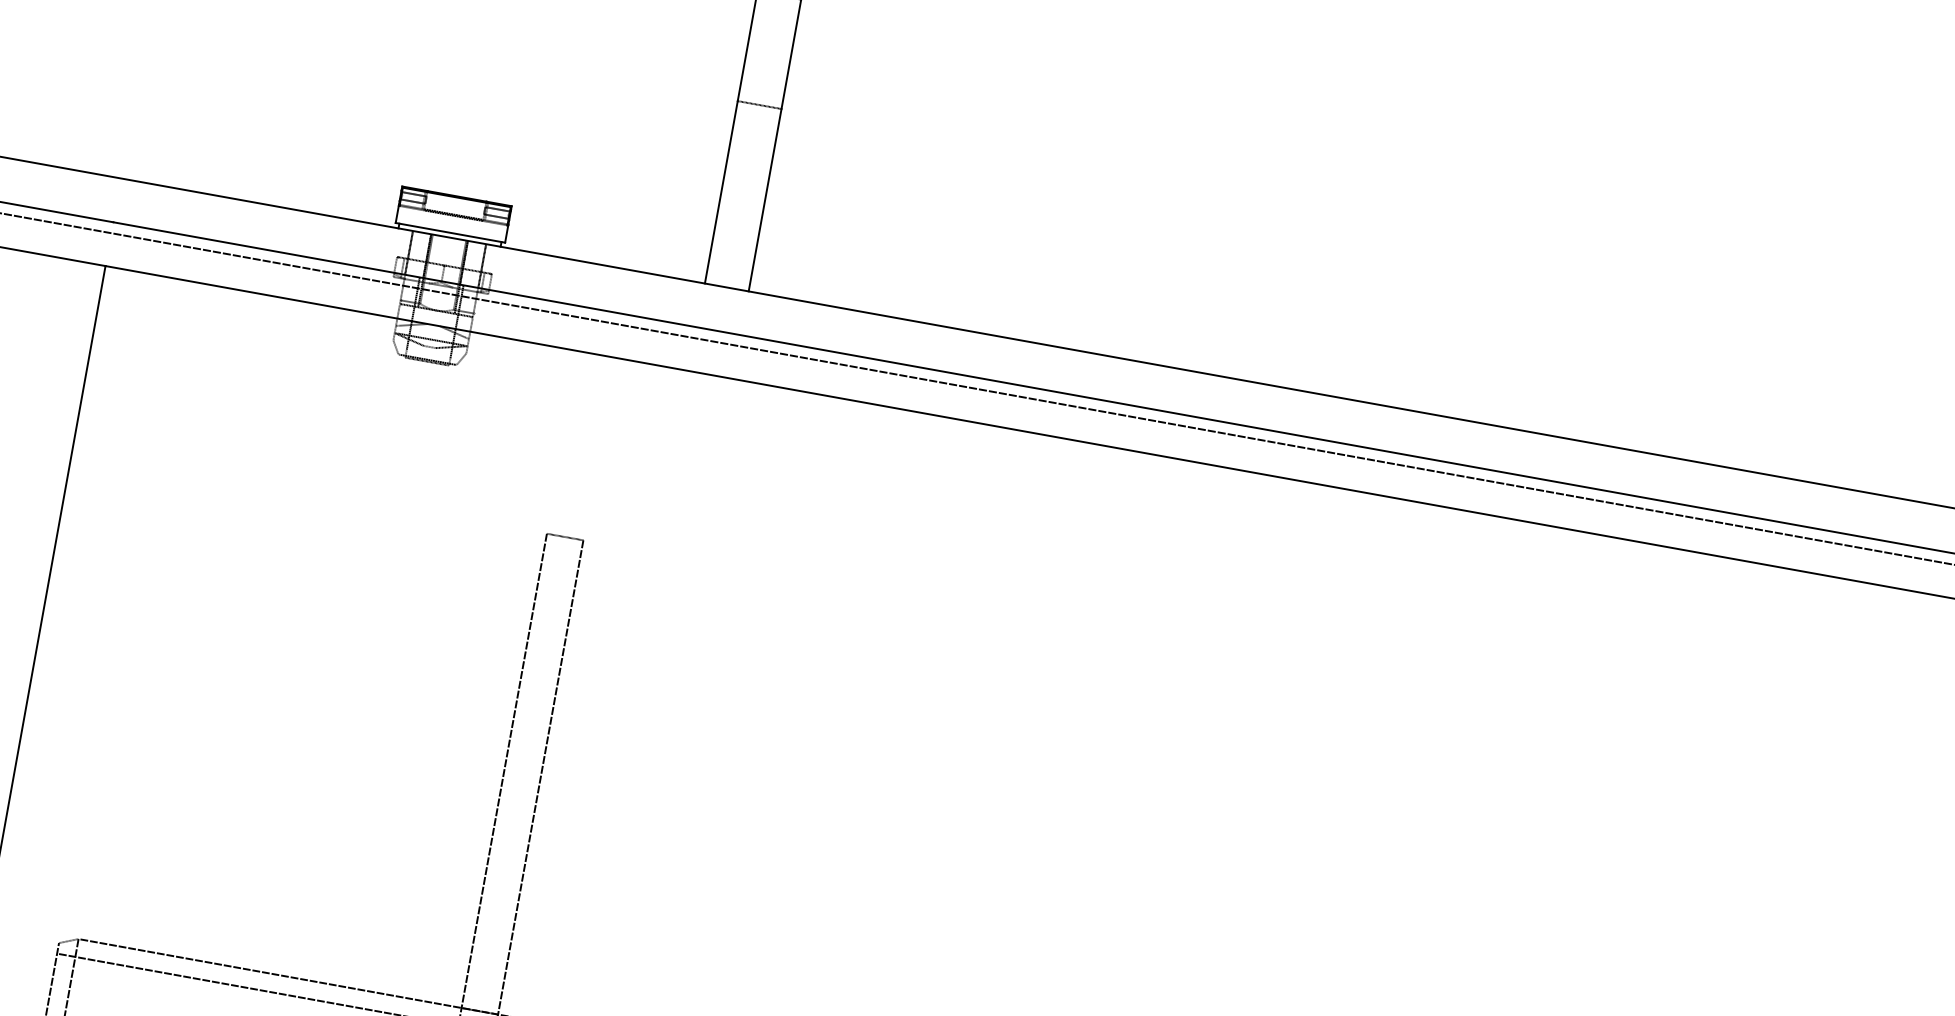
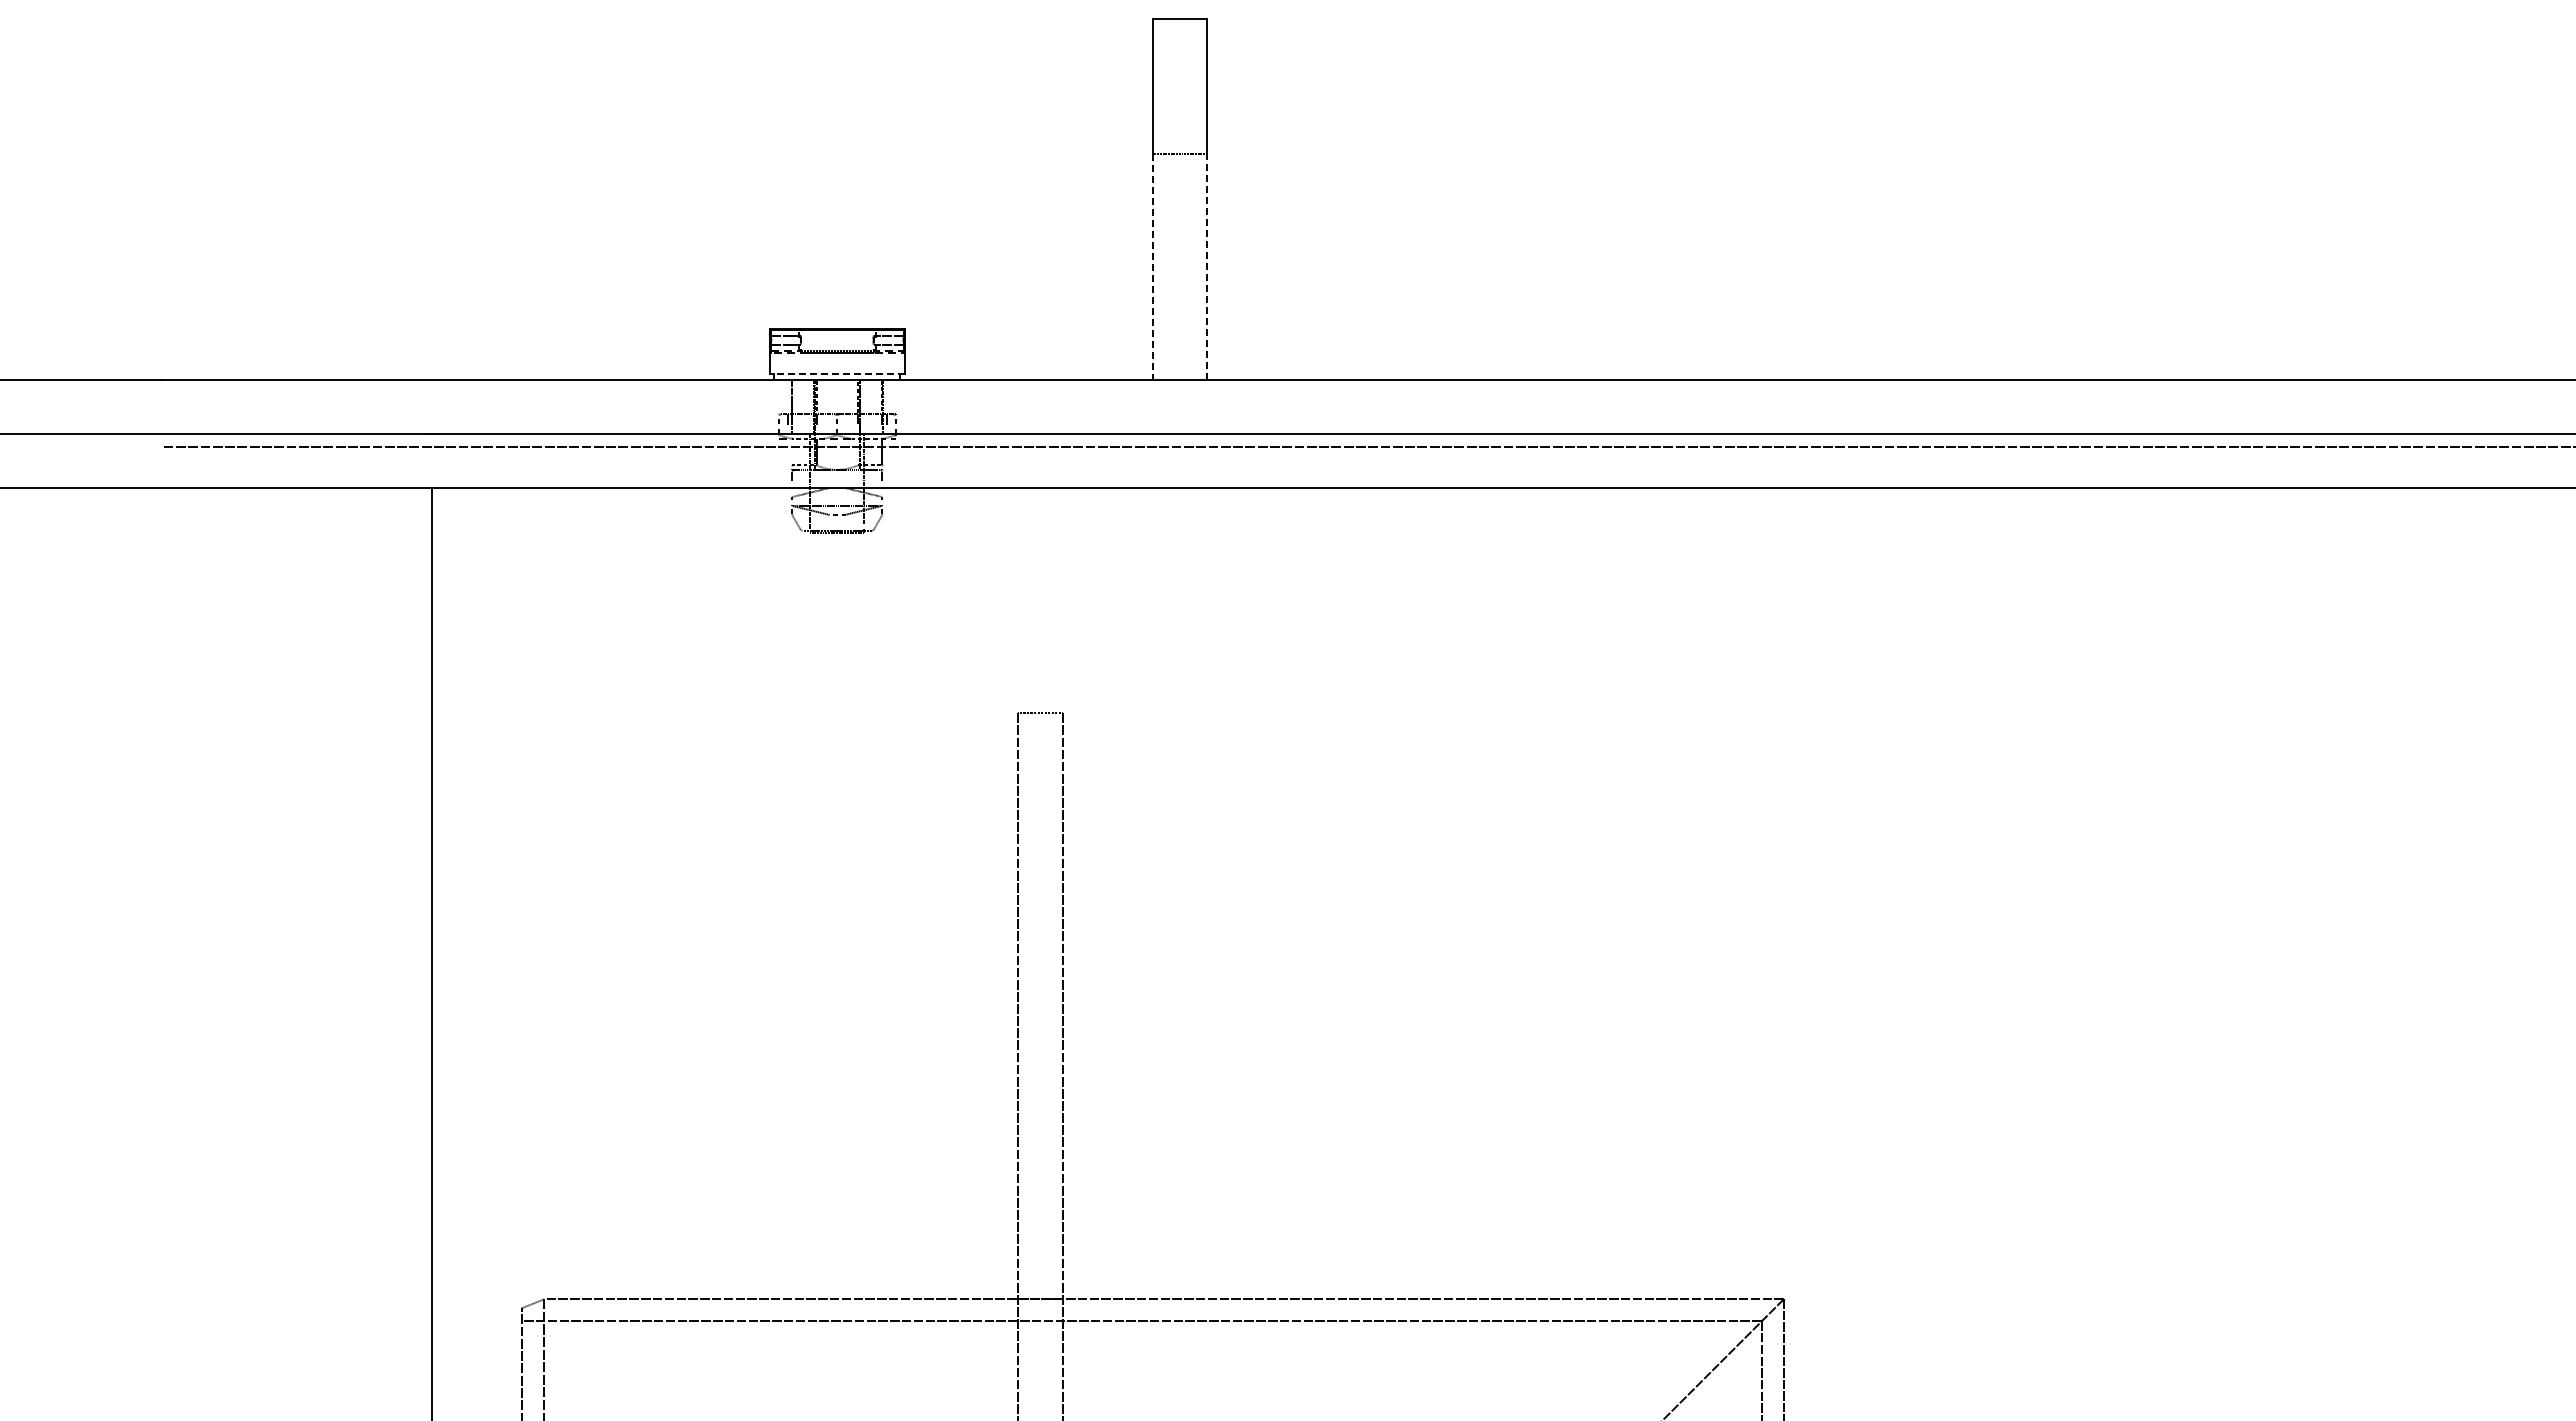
line: (721, 192) -> (1152, 267), solid -> dashed
line: (764, 200) -> (1206, 267), solid -> dashed
line: (450, 232) -> (837, 373), solid -> dashed

